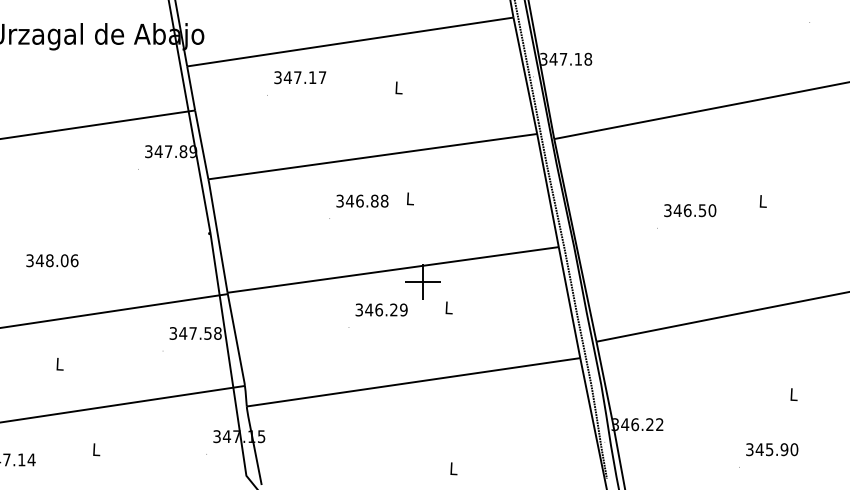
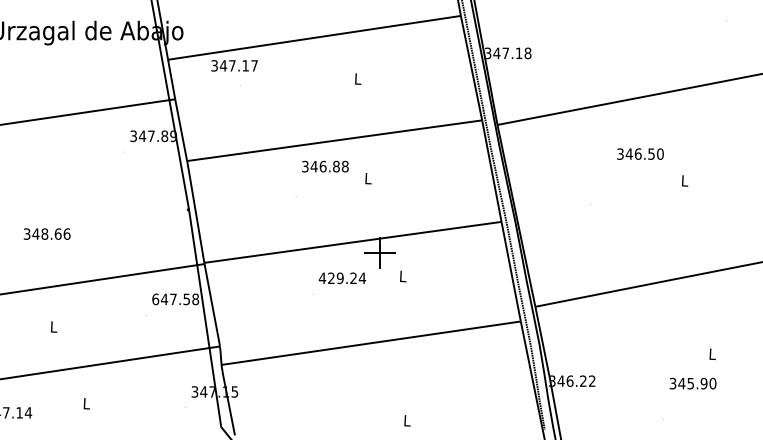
text: (300, 77) -> (234, 65), moved
text: (362, 200) -> (325, 166), moved
text: (690, 209) -> (640, 153), moved
text: (63, 260) -> (57, 233), 348.06 -> 348.66
text: (381, 310) -> (342, 278), 346.29 -> 429.24
text: (173, 333) -> (155, 299), 347.58 -> 647.58
text: (771, 449) -> (692, 383), moved

